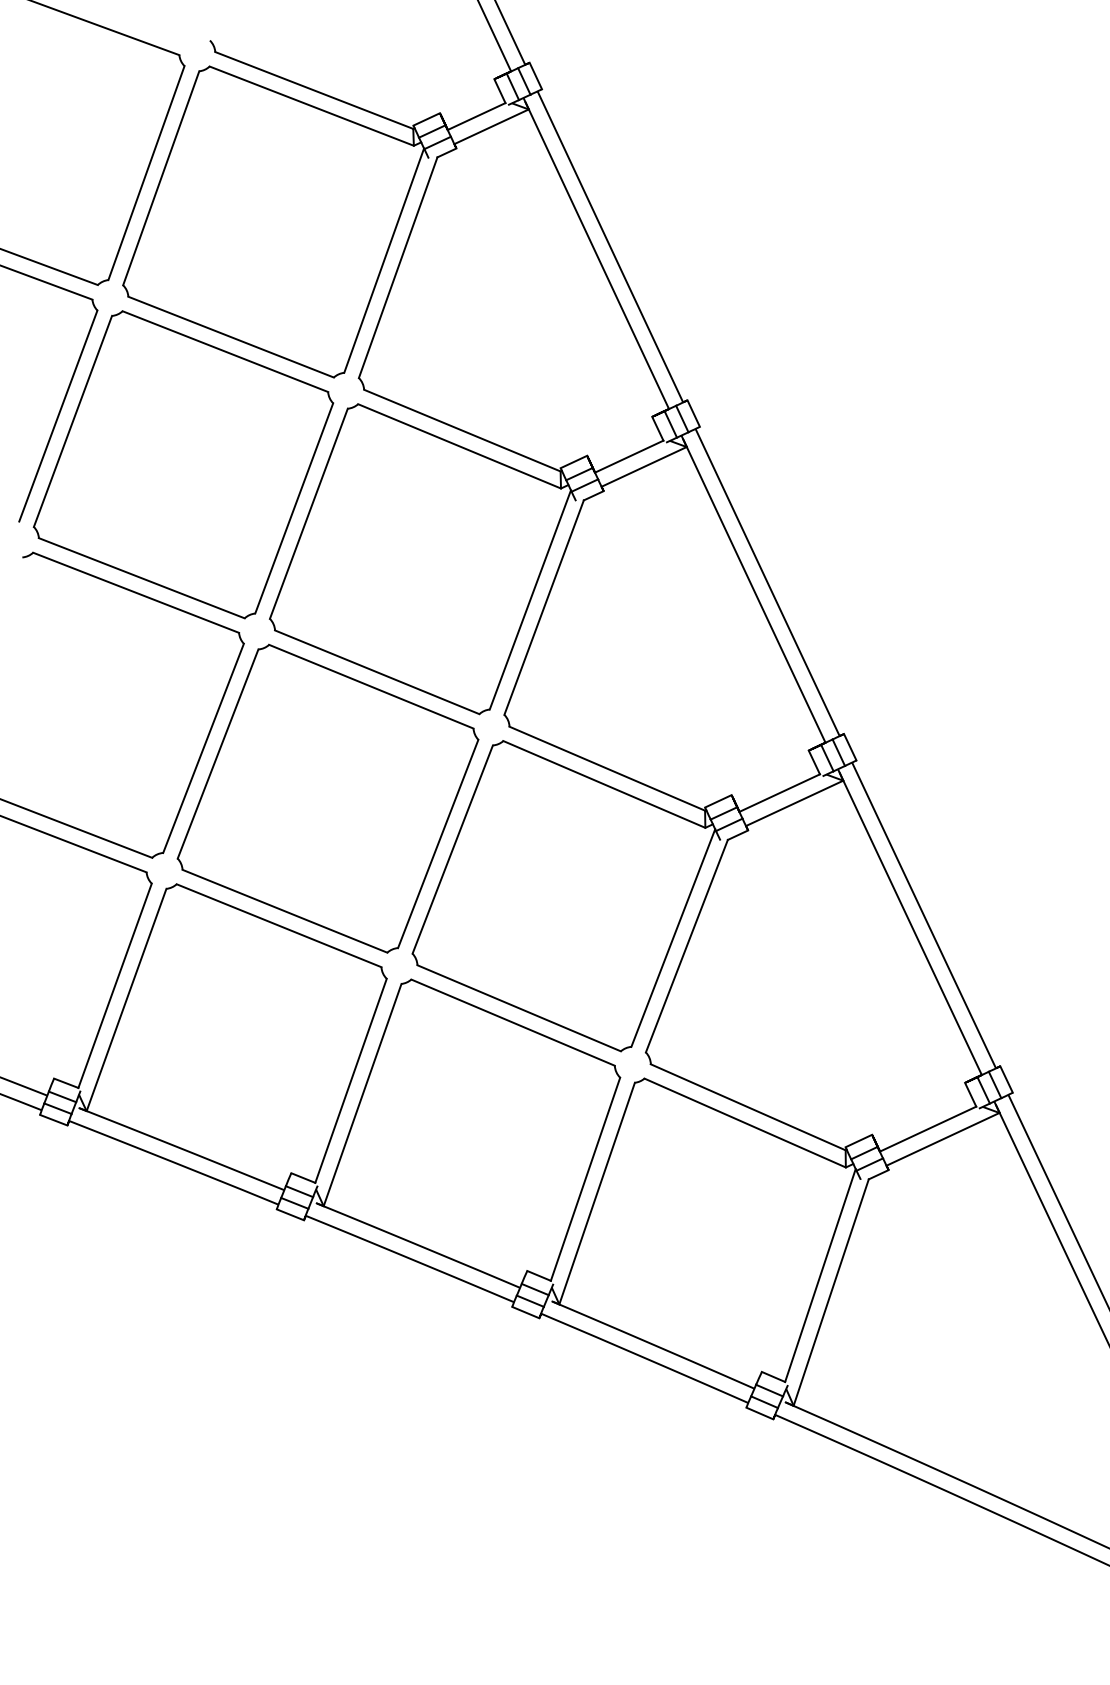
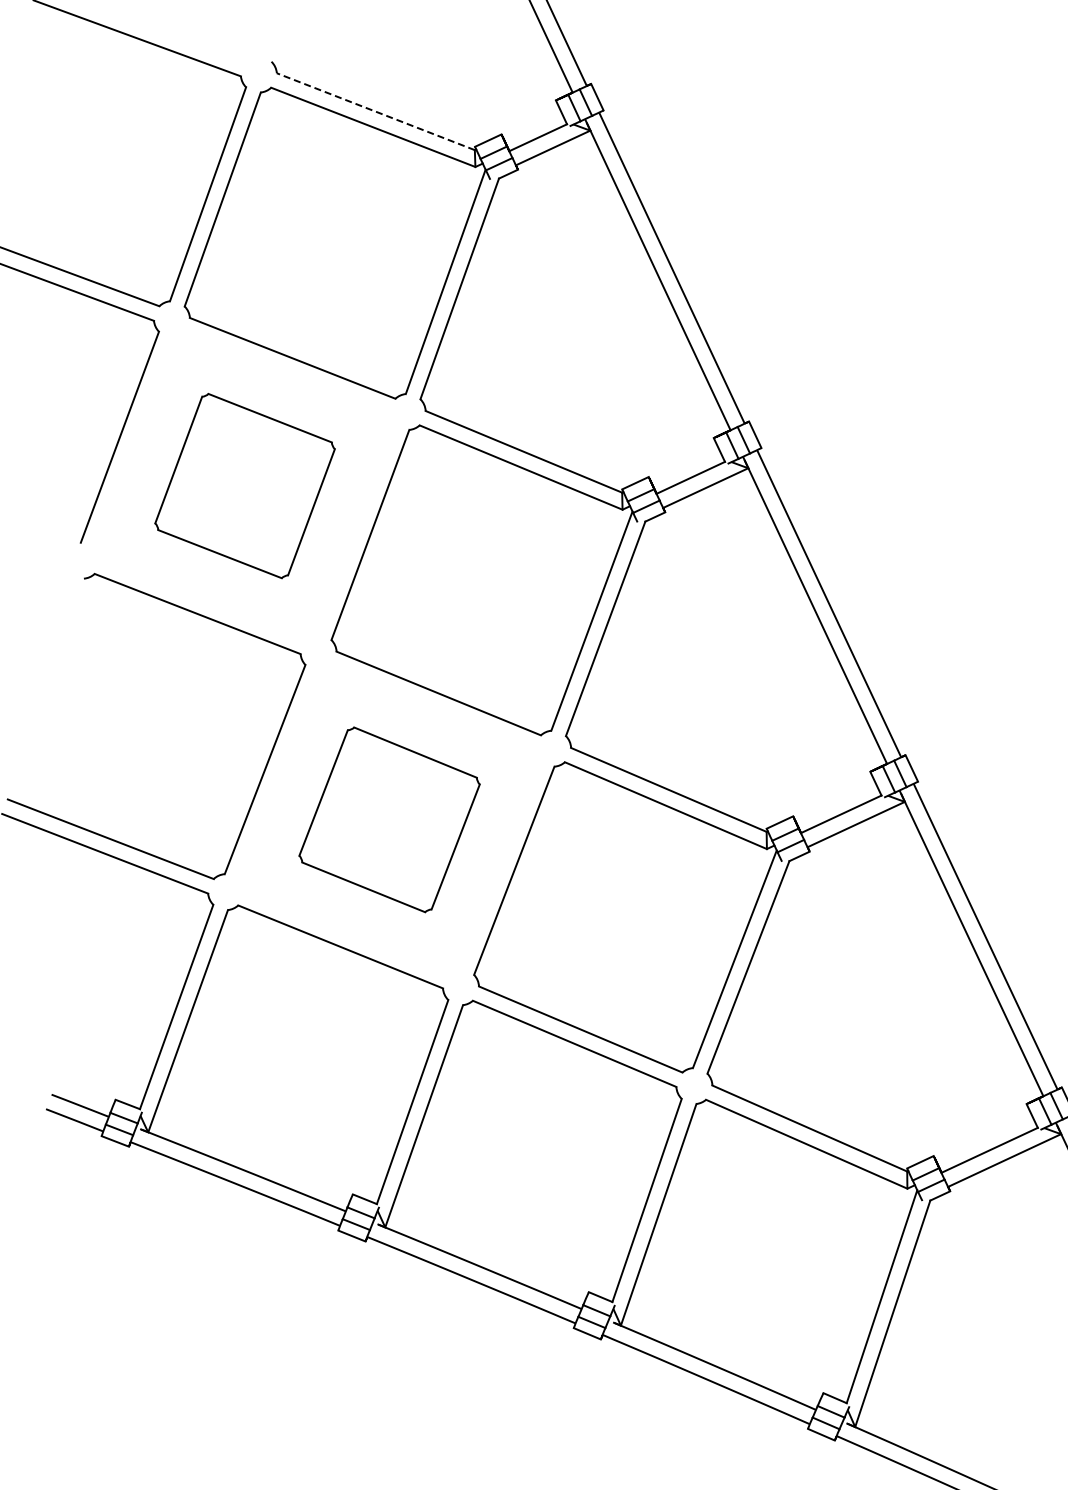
line: (313, 90) -> (375, 111), solid -> dashed
part: (183, 464) -> (245, 485), size x0.6
part: (327, 798) -> (389, 819), size x0.6

